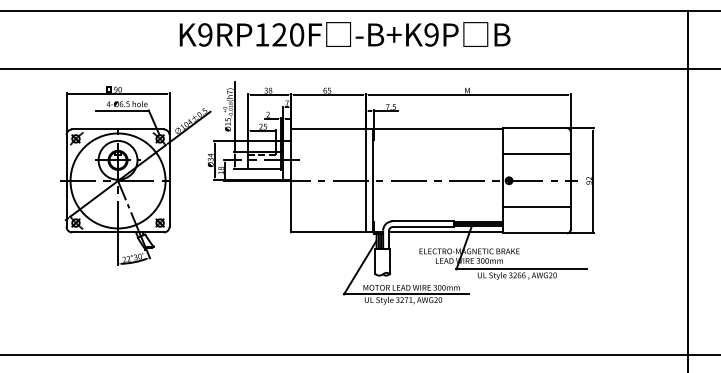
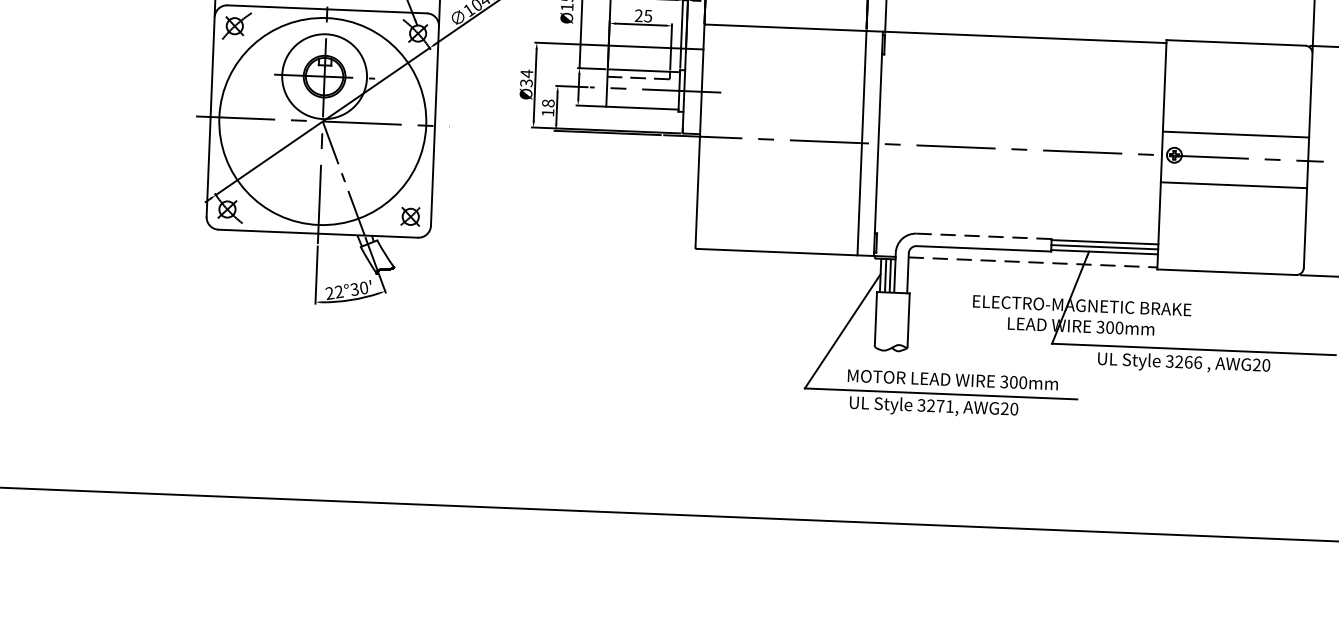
line: (536, 154) -> (1235, 135), moved
line: (536, 207) -> (1233, 185), moved
line: (423, 221) -> (984, 236), solid -> dashed
line: (446, 232) -> (1033, 262), solid -> dashed

